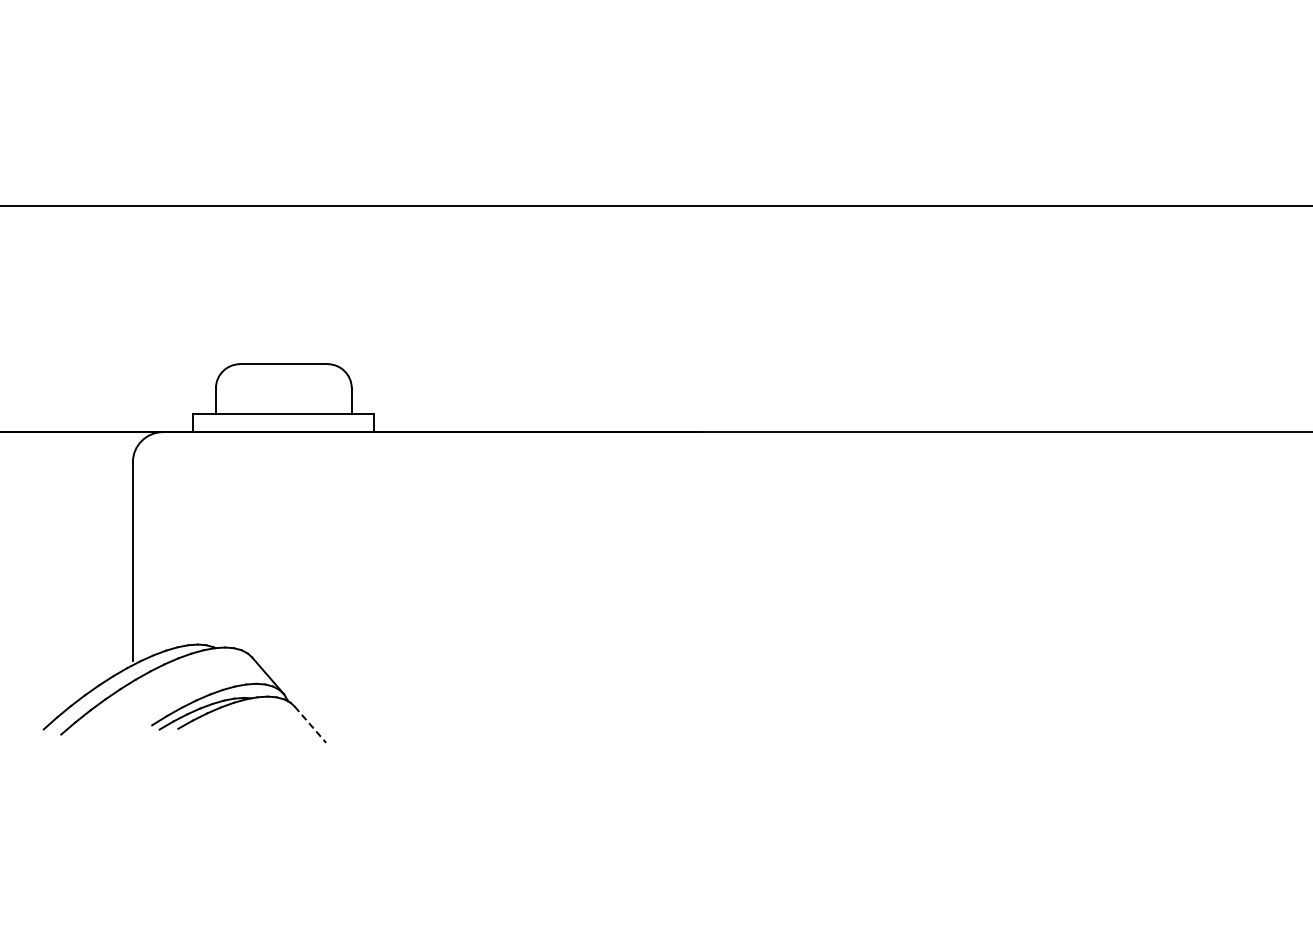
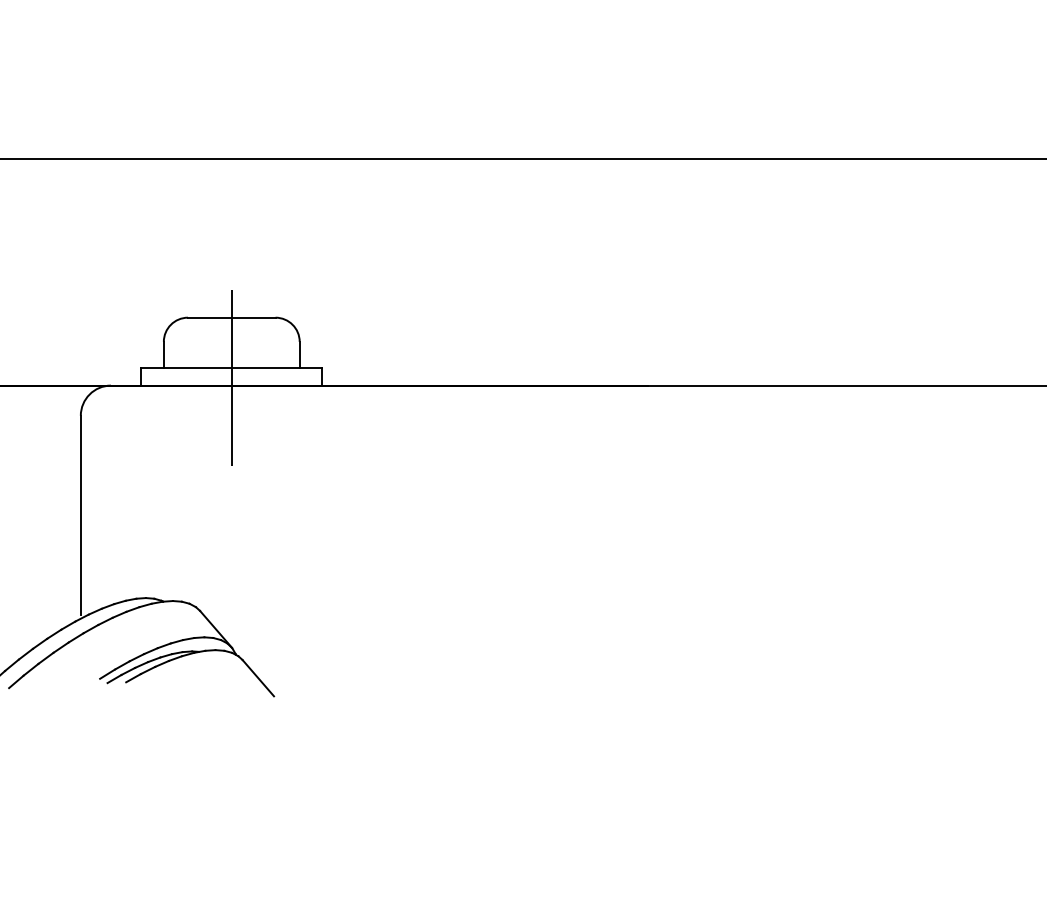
line: (283, 424) -> (231, 378), added
line: (310, 725) -> (258, 679), dashed -> solid

